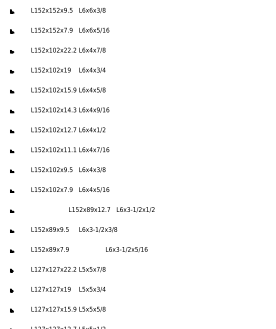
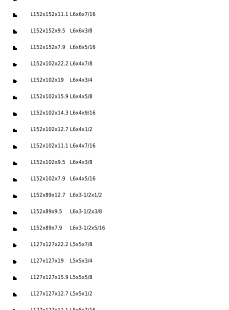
text: (112, 209) -> (66, 194), moved
text: (126, 249) -> (87, 227), moved

